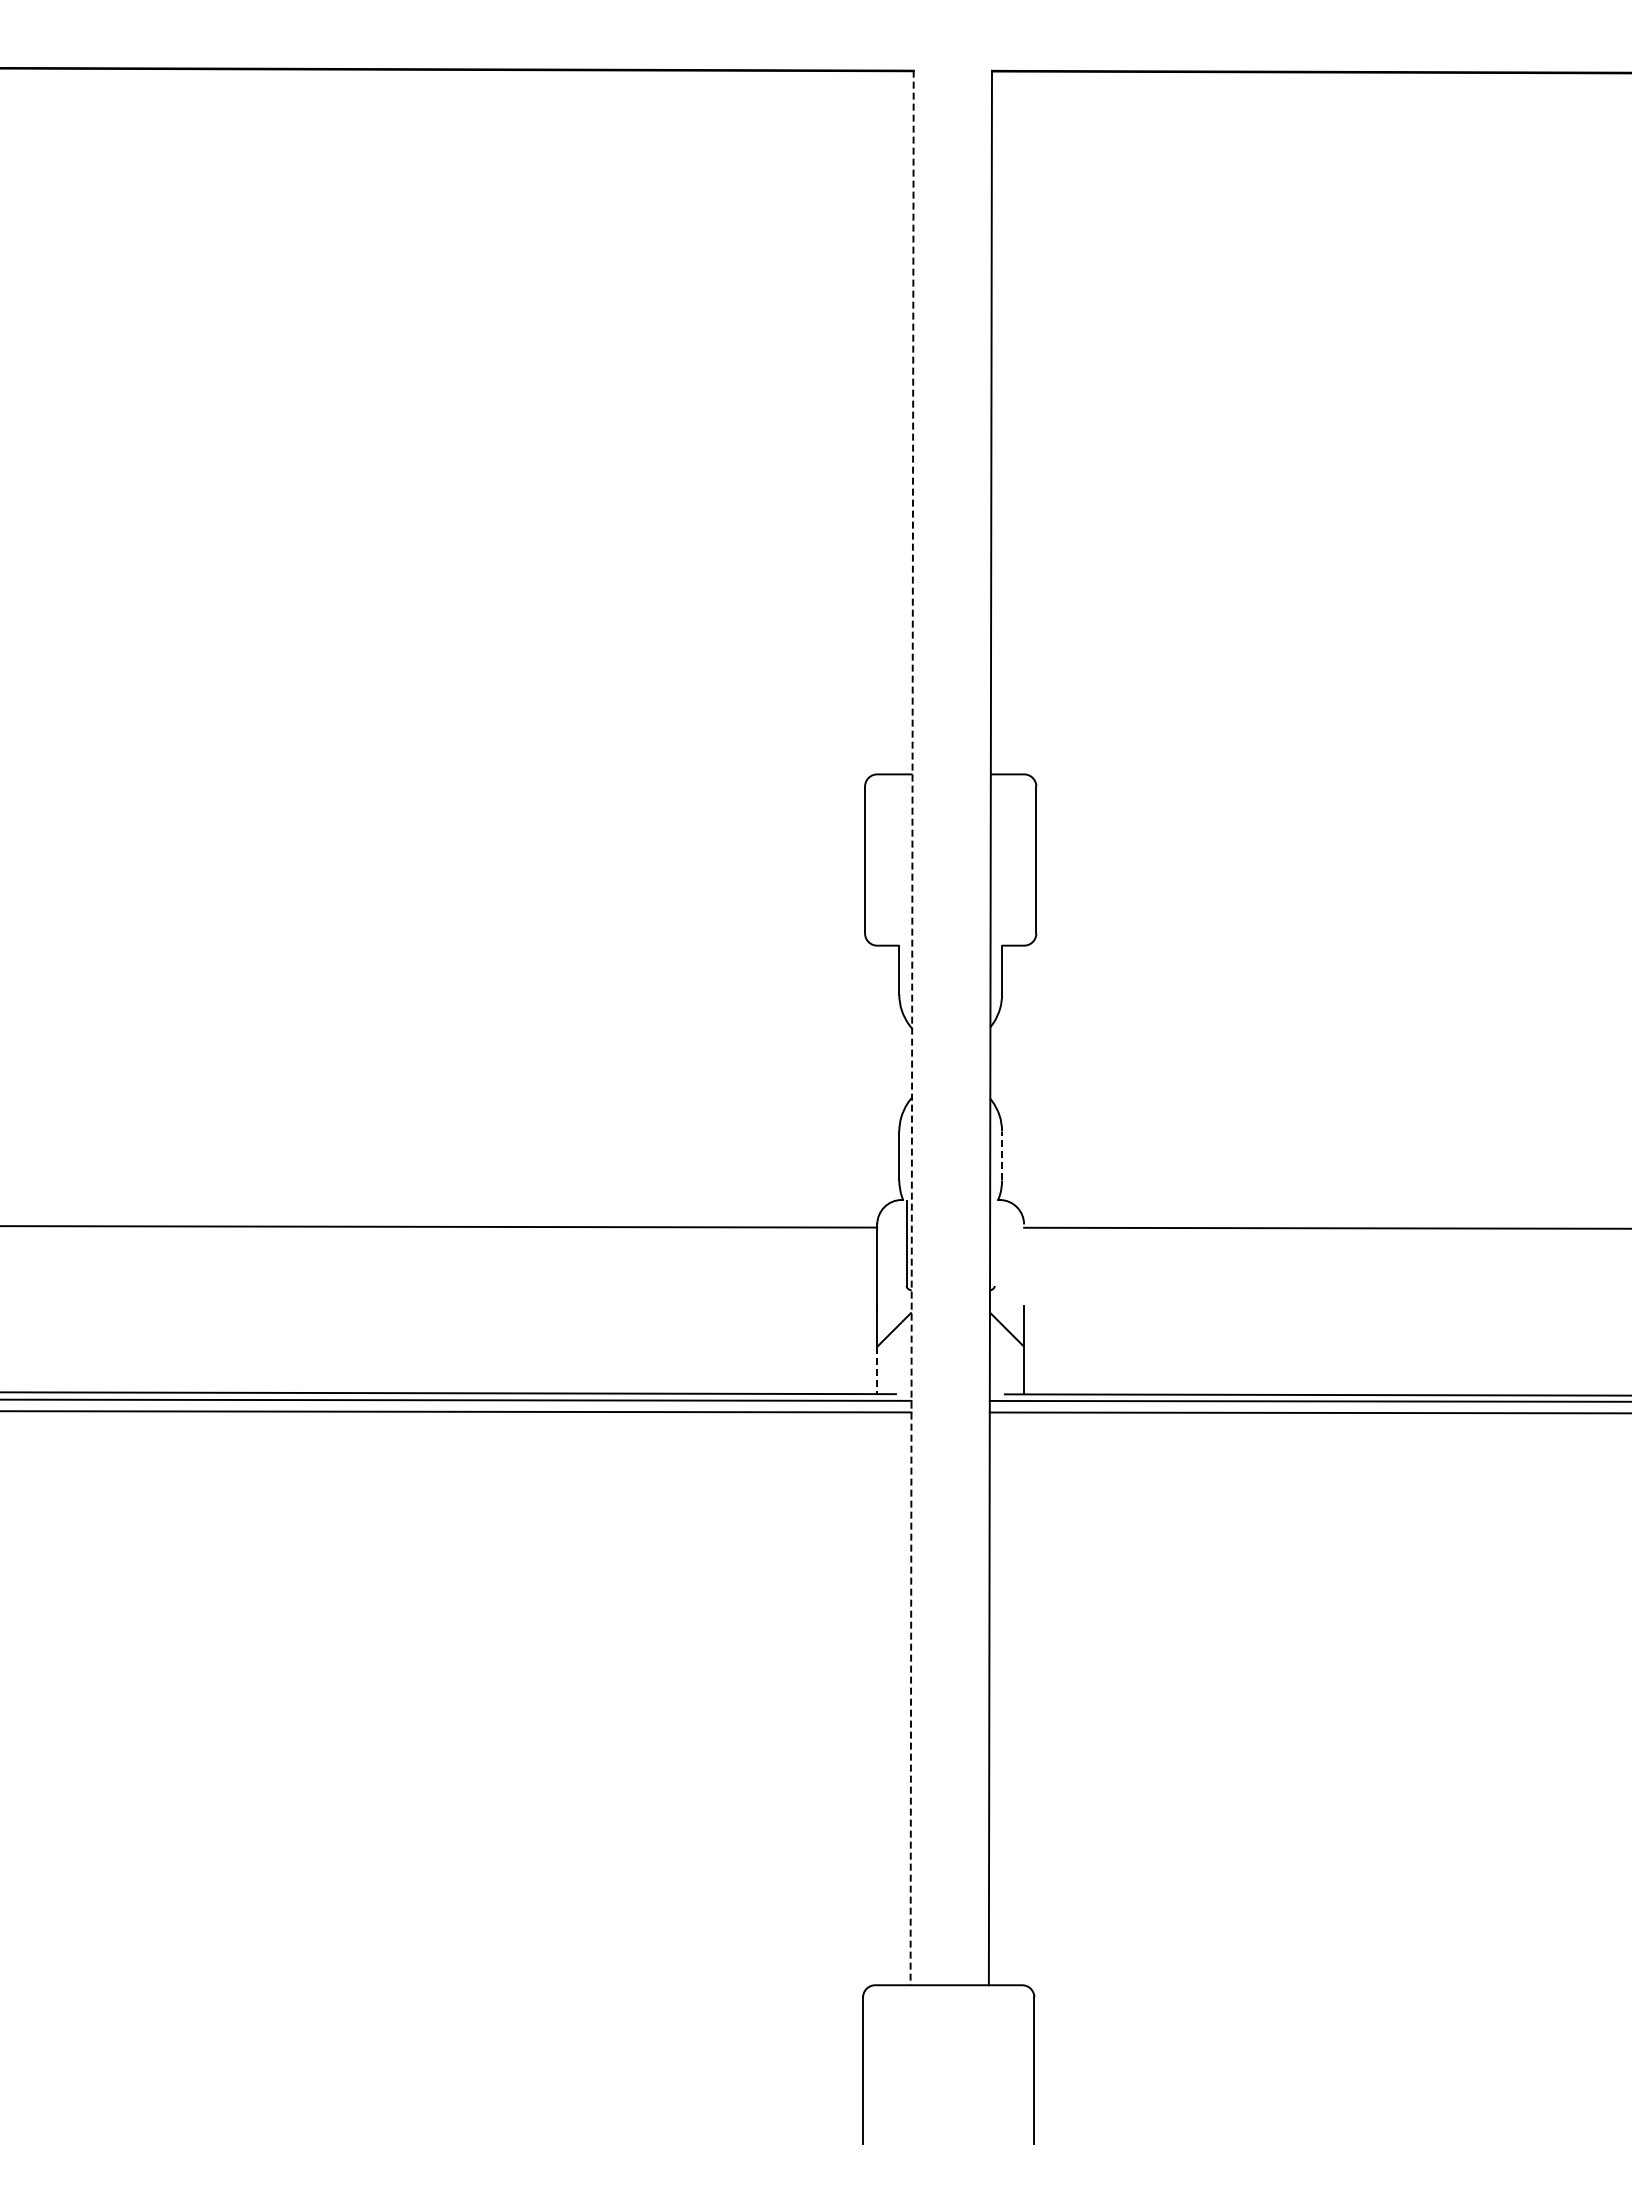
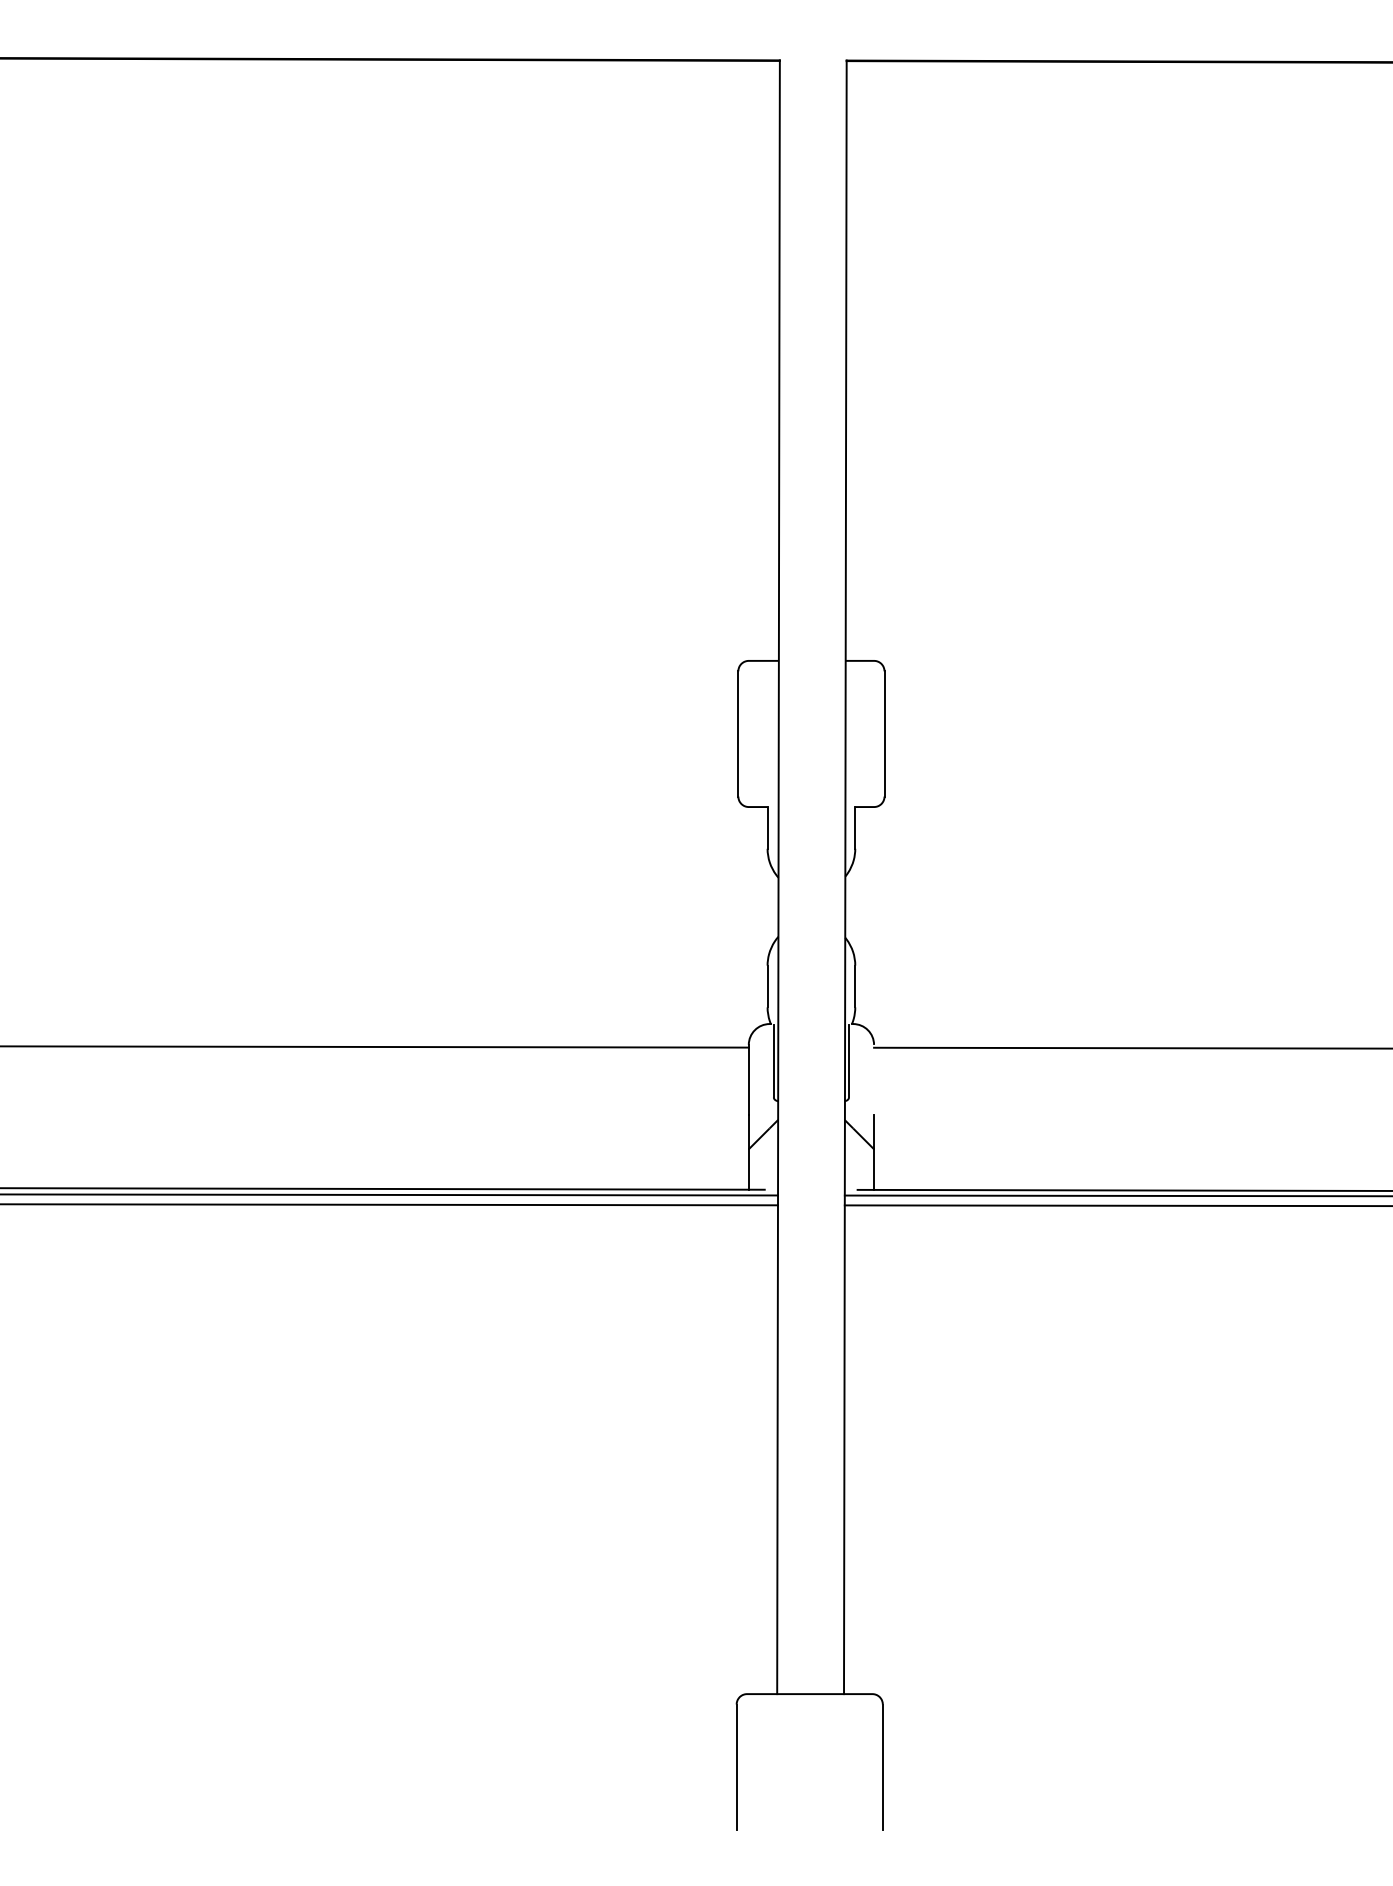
line: (912, 1028) -> (778, 877), dashed -> solid
line: (1002, 1155) -> (855, 986), dashed -> solid
line: (994, 1243) -> (848, 1061), added
line: (877, 1370) -> (748, 1169), dashed -> solid

